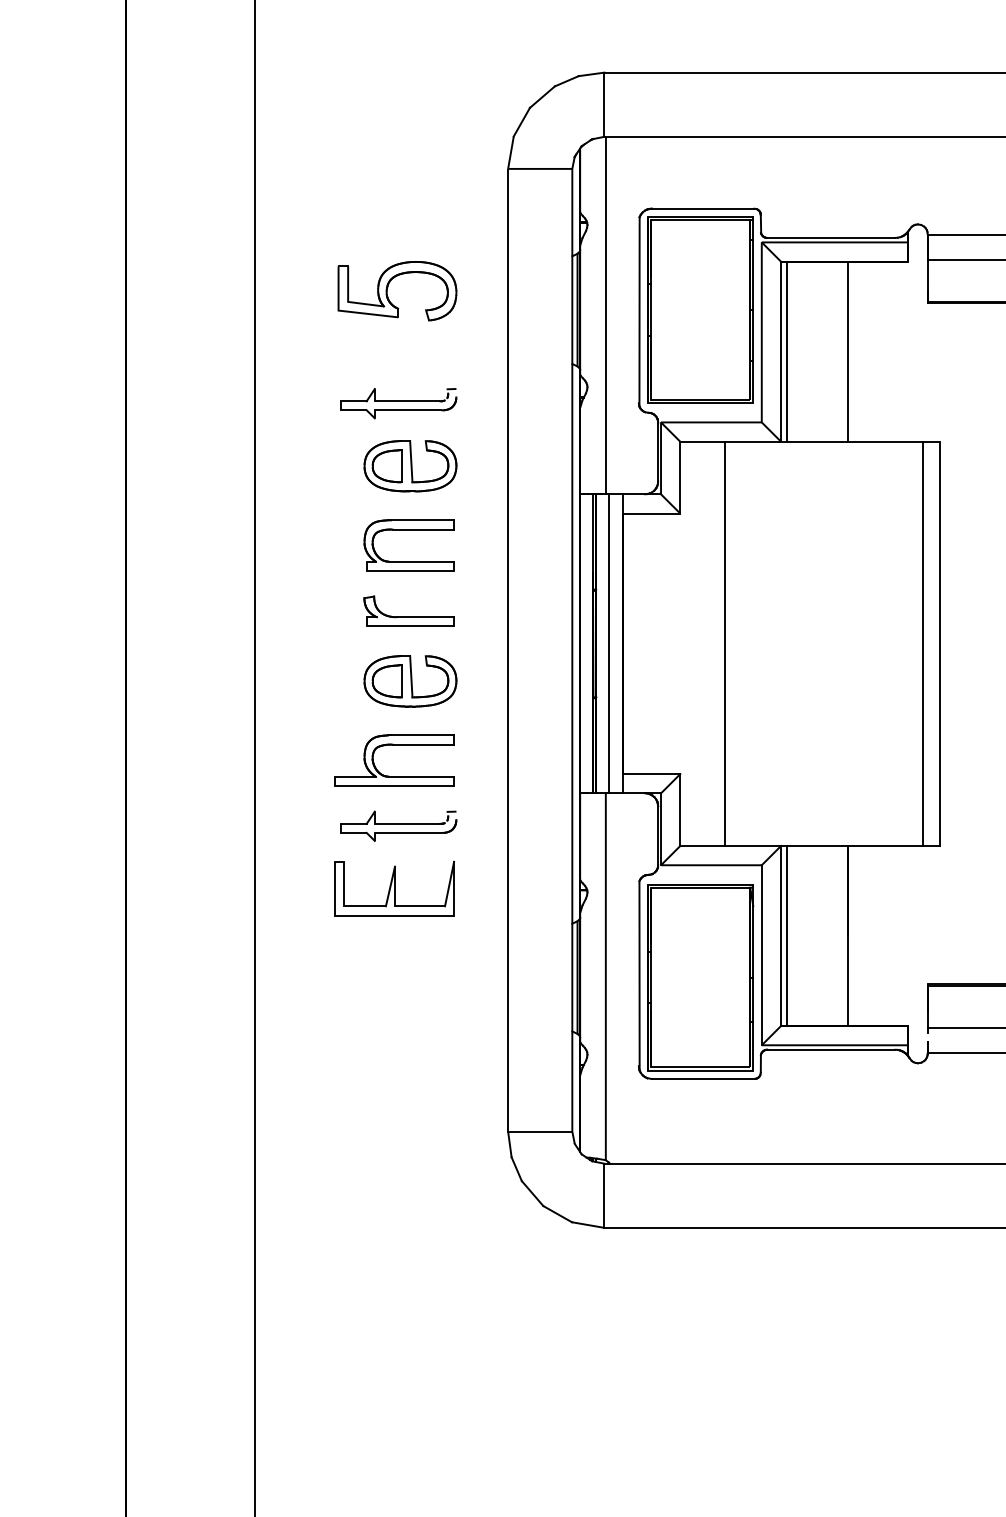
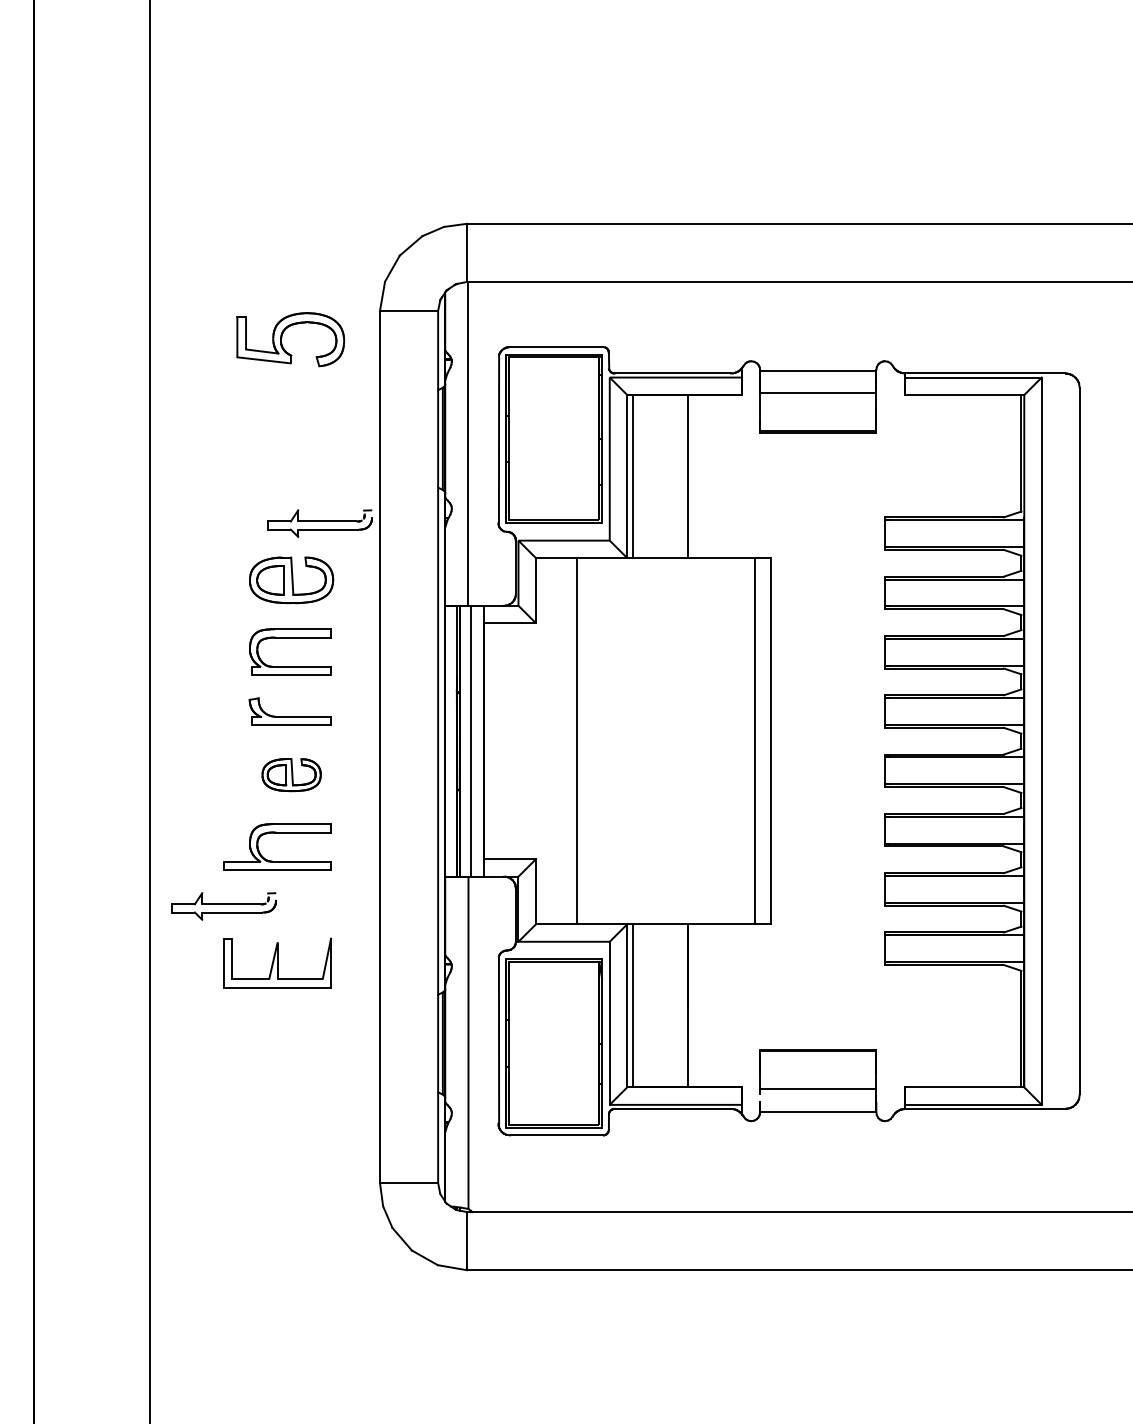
part: (388, 288) -> (282, 337), moved
part: (398, 403) -> (319, 523), moved
part: (410, 680) -> (291, 774), size x0.7
part: (398, 826) -> (223, 906), moved

